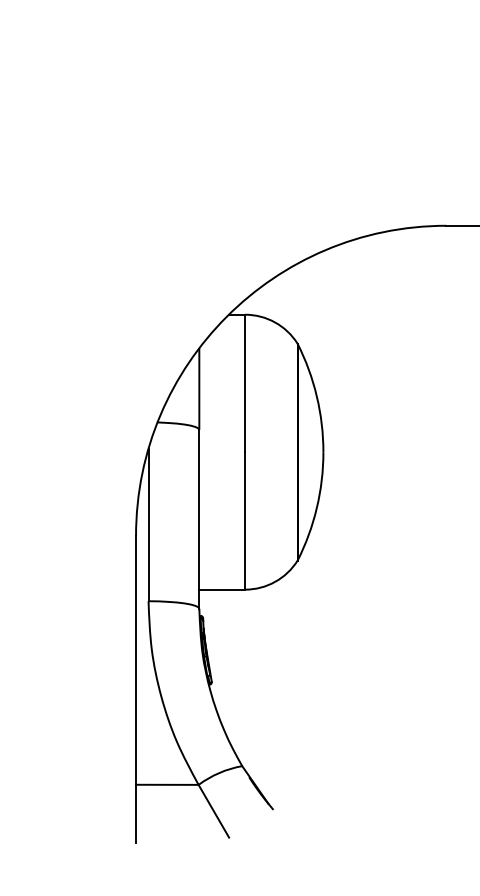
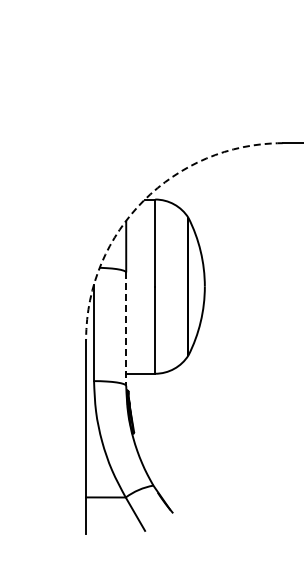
arc: (226, 316) -> (143, 200), solid -> dashed
line: (199, 519) -> (126, 329), solid -> dashed

